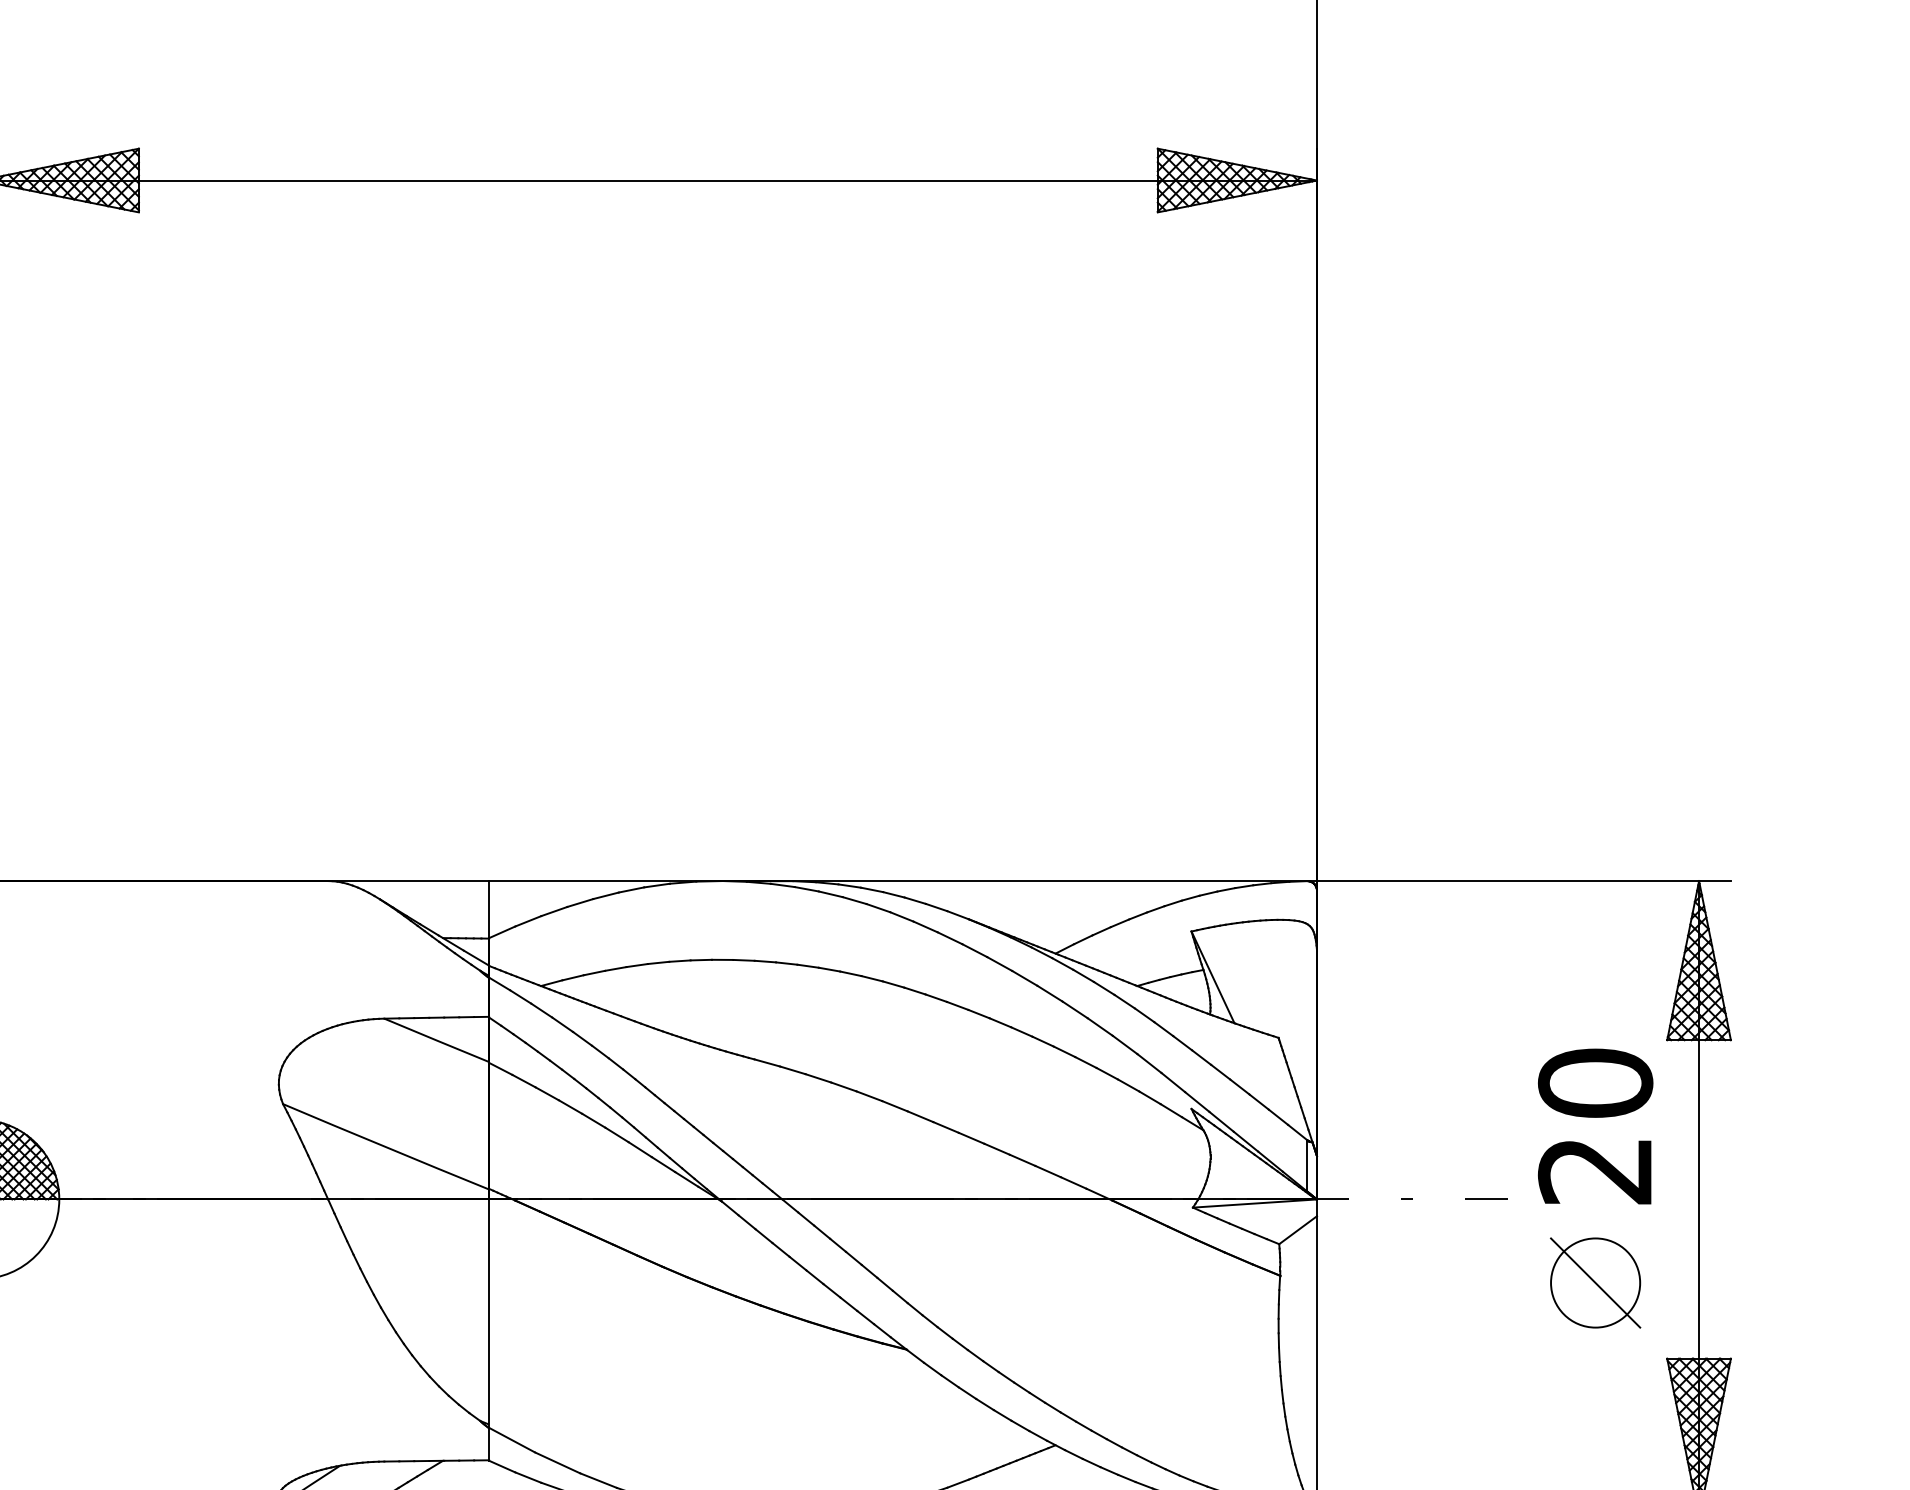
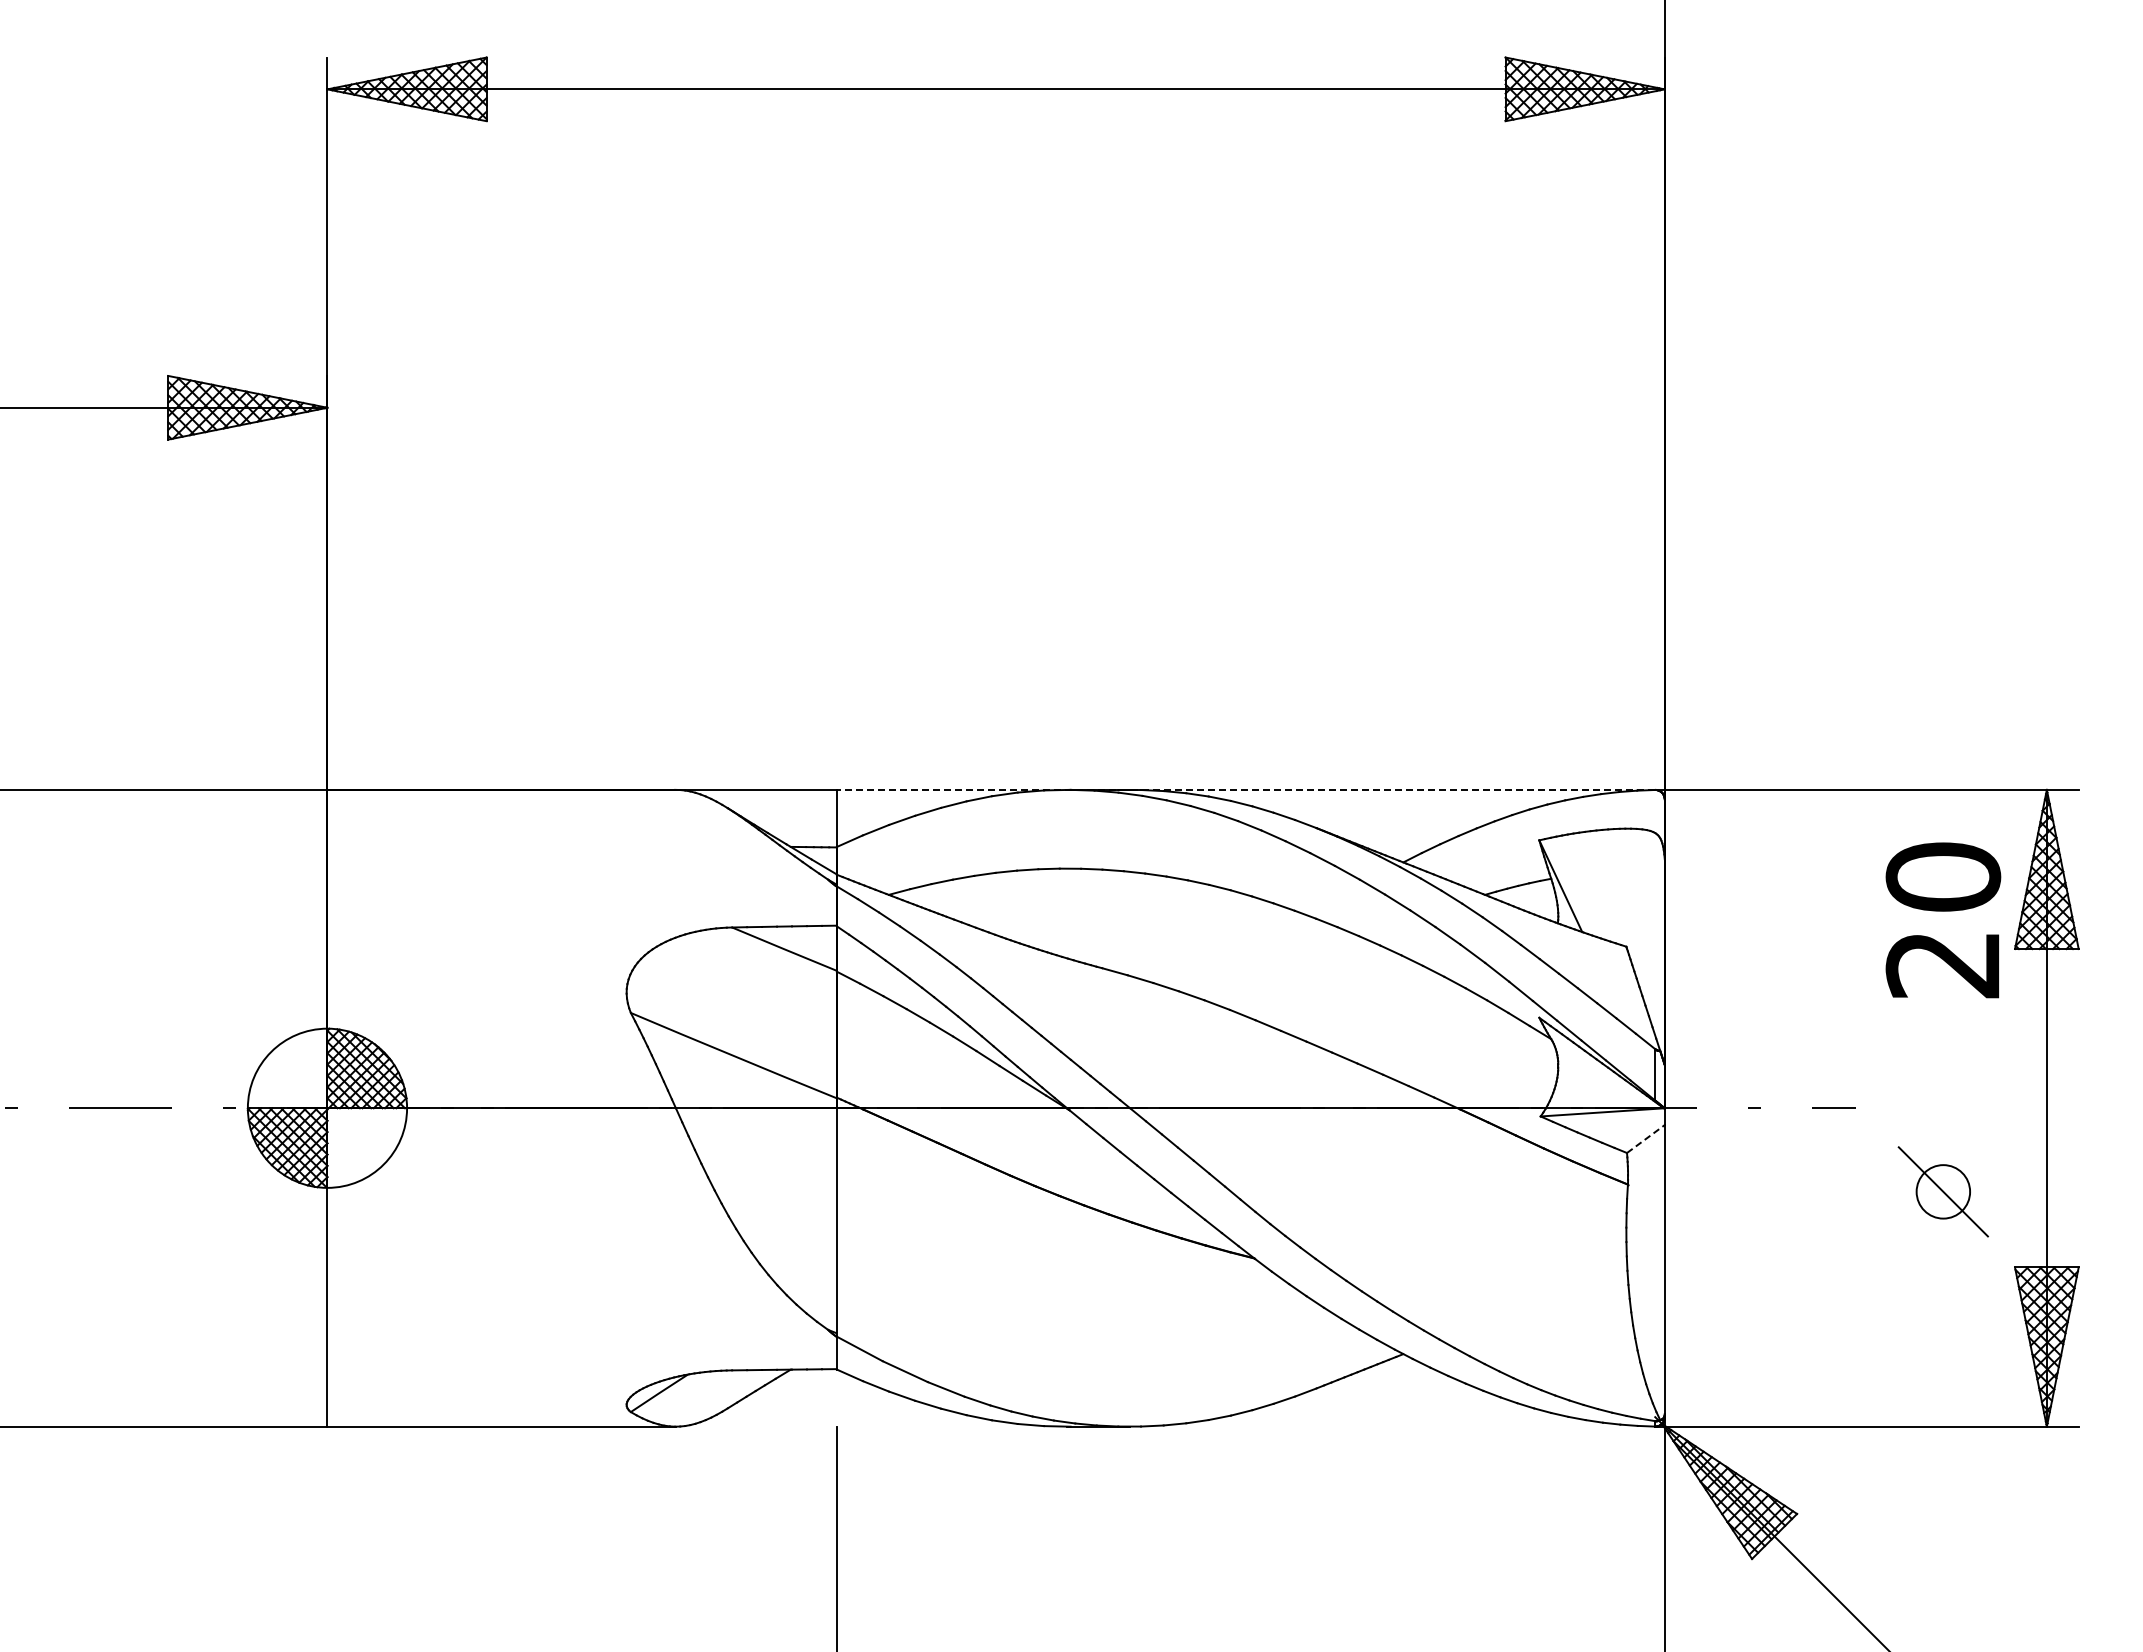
line: (897, 880) -> (1245, 789), solid -> dashed
text: (1595, 1126) -> (1943, 920), moved
line: (1298, 1229) -> (1646, 1138), solid -> dashed
circle: (1594, 1282) -> (1942, 1191), size x0.6

